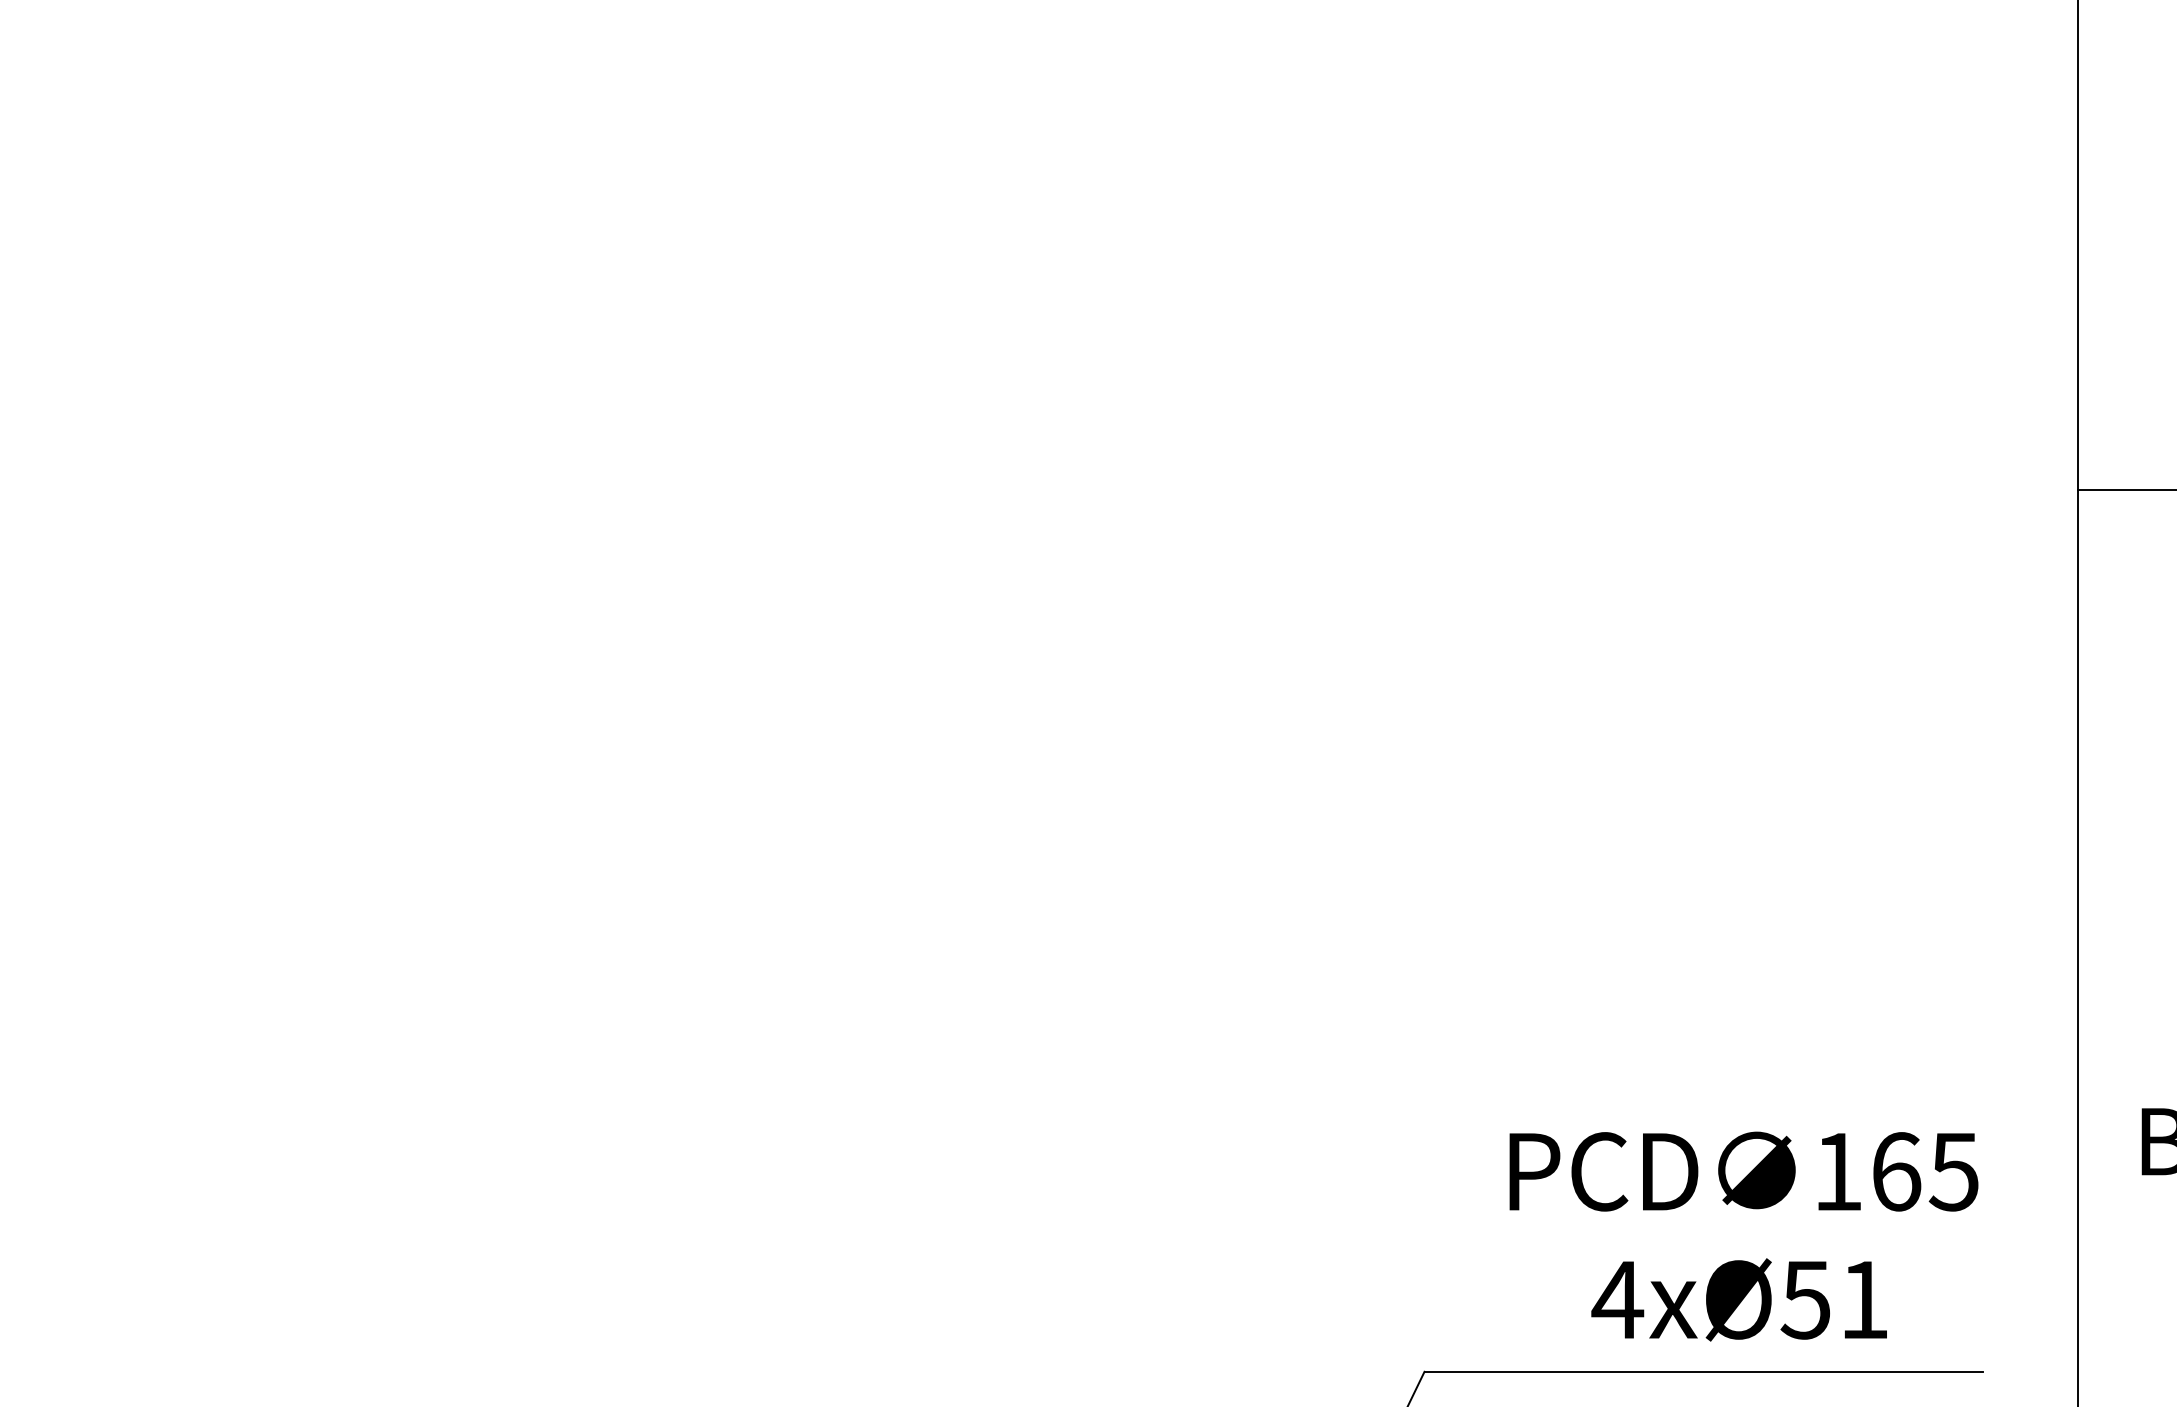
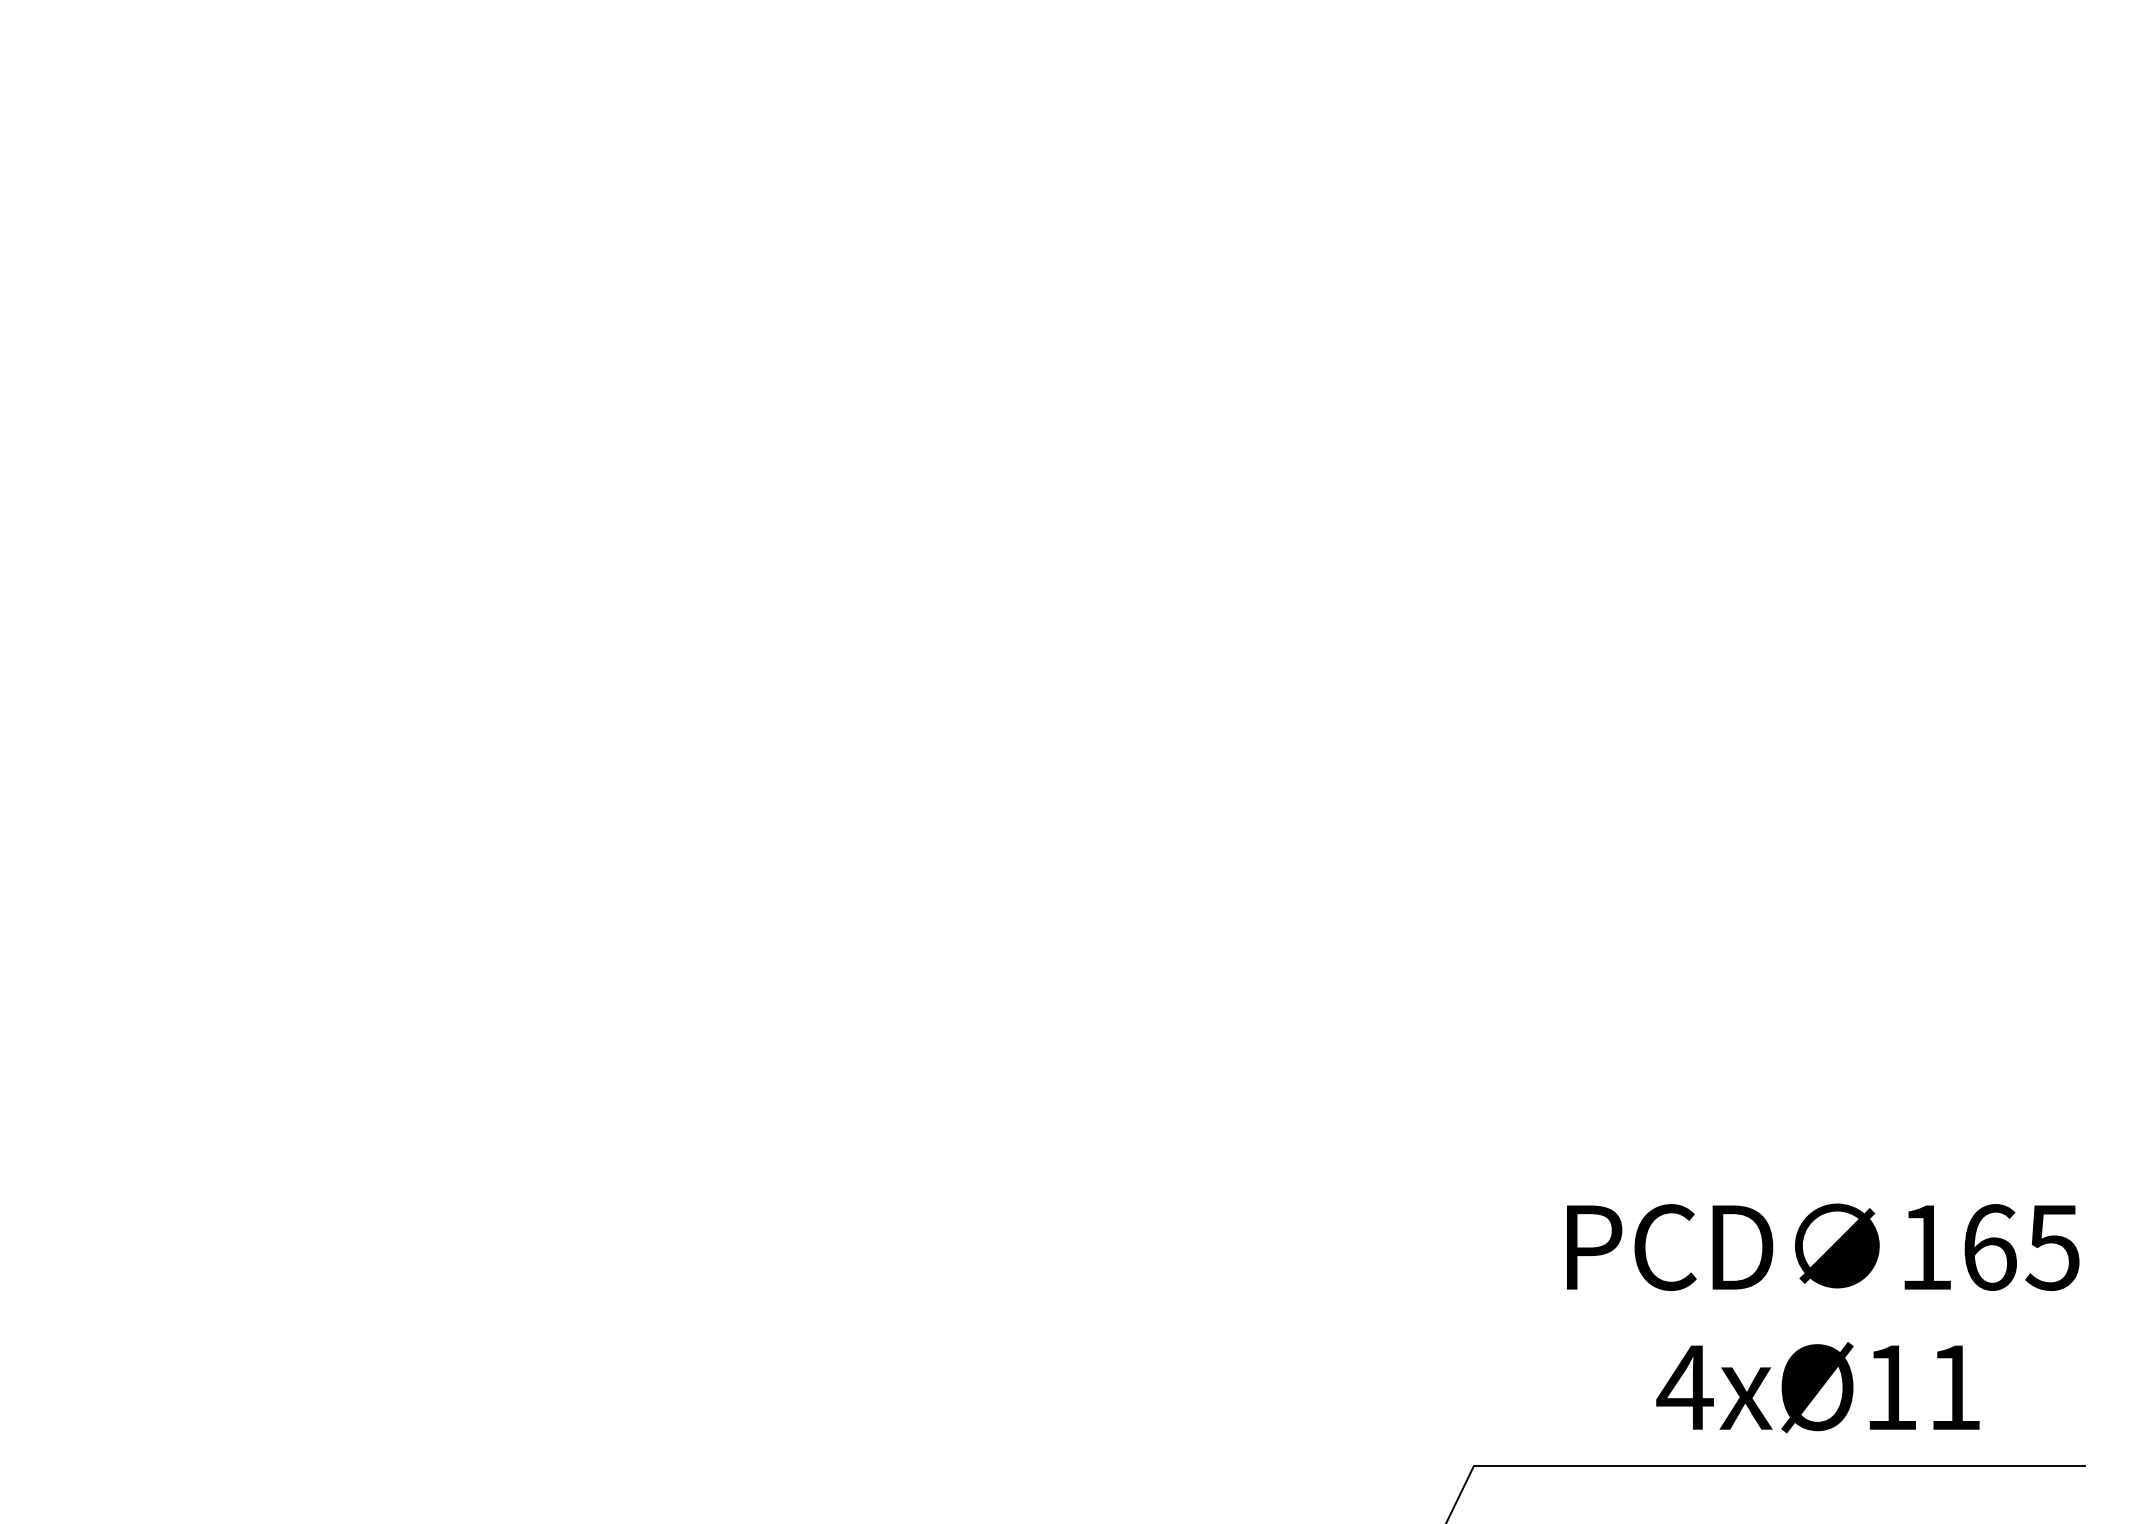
text: (1805, 1300) -> (1890, 1388), 4xØ51 -> 4xØ11

